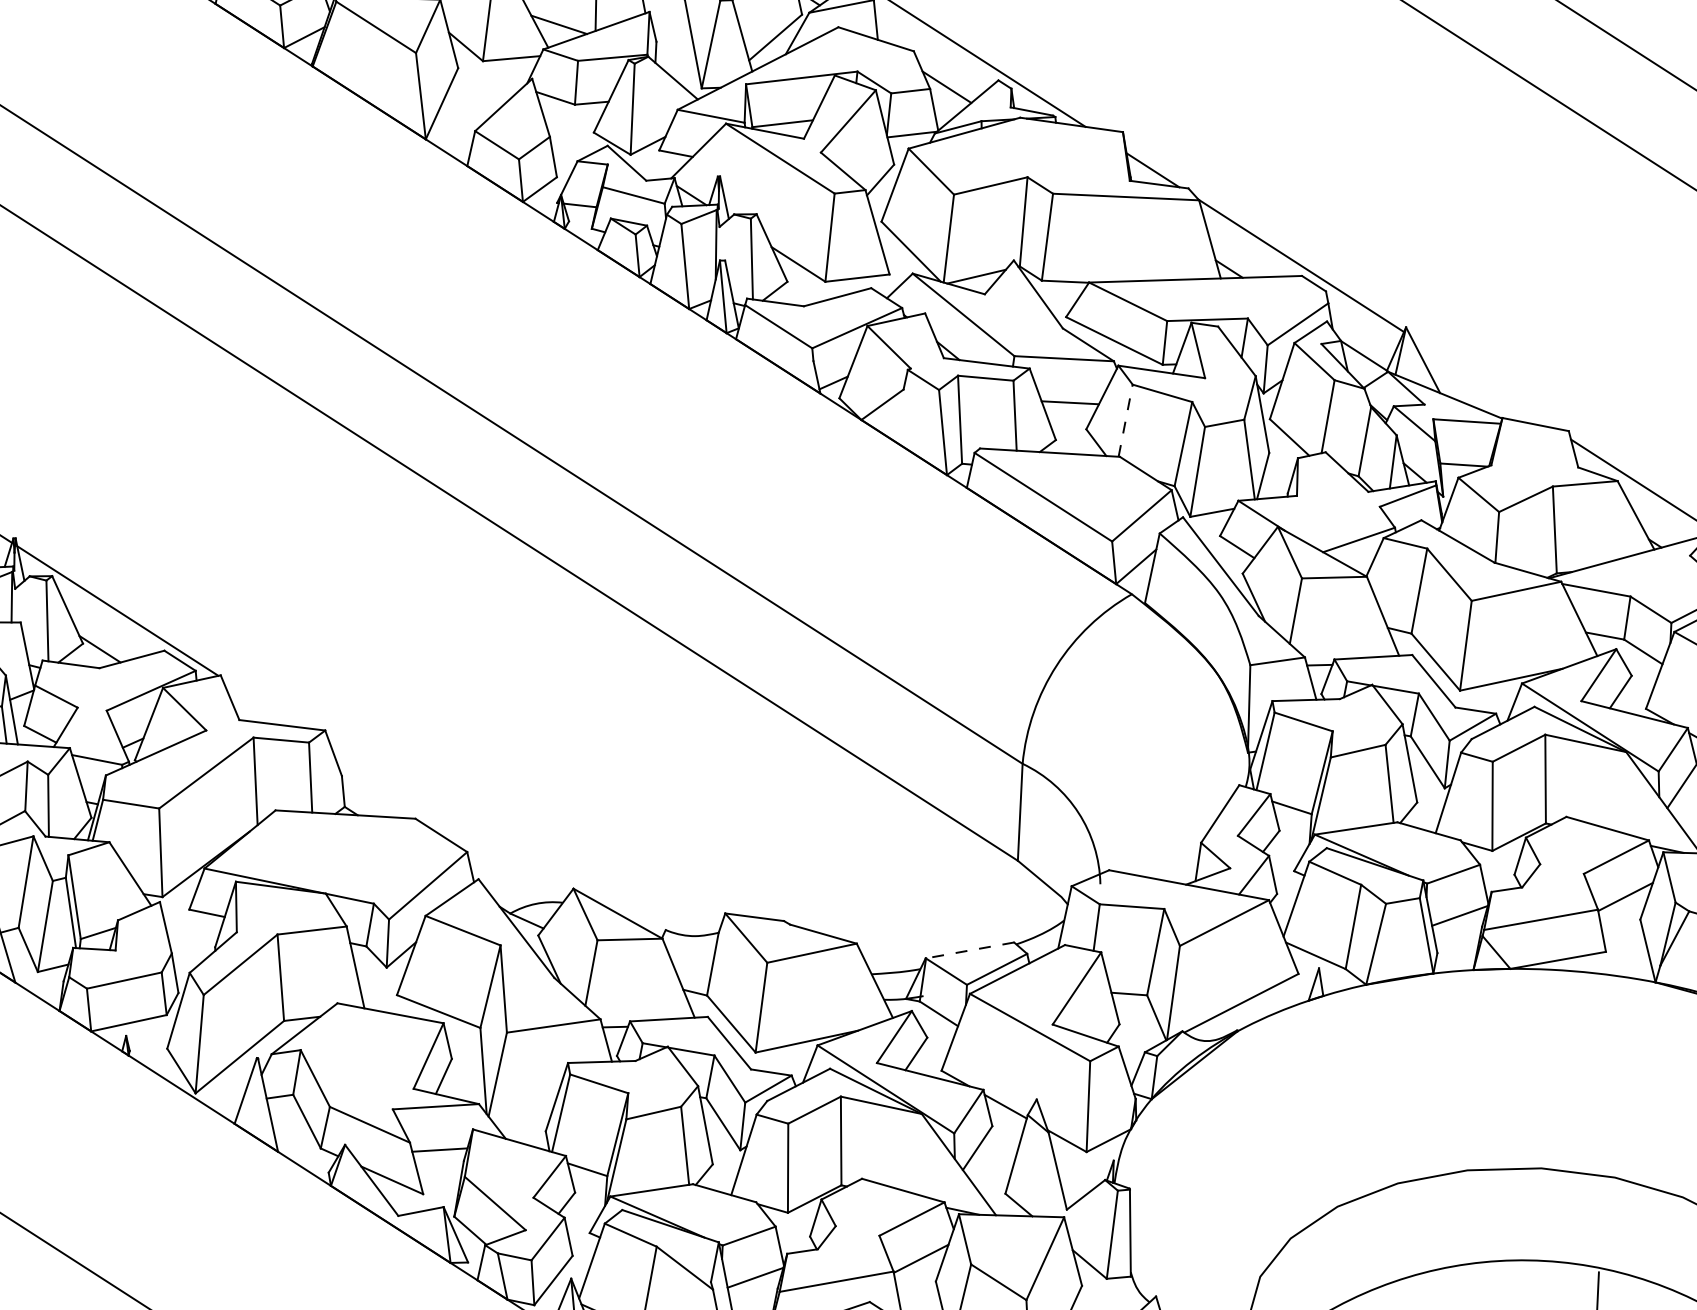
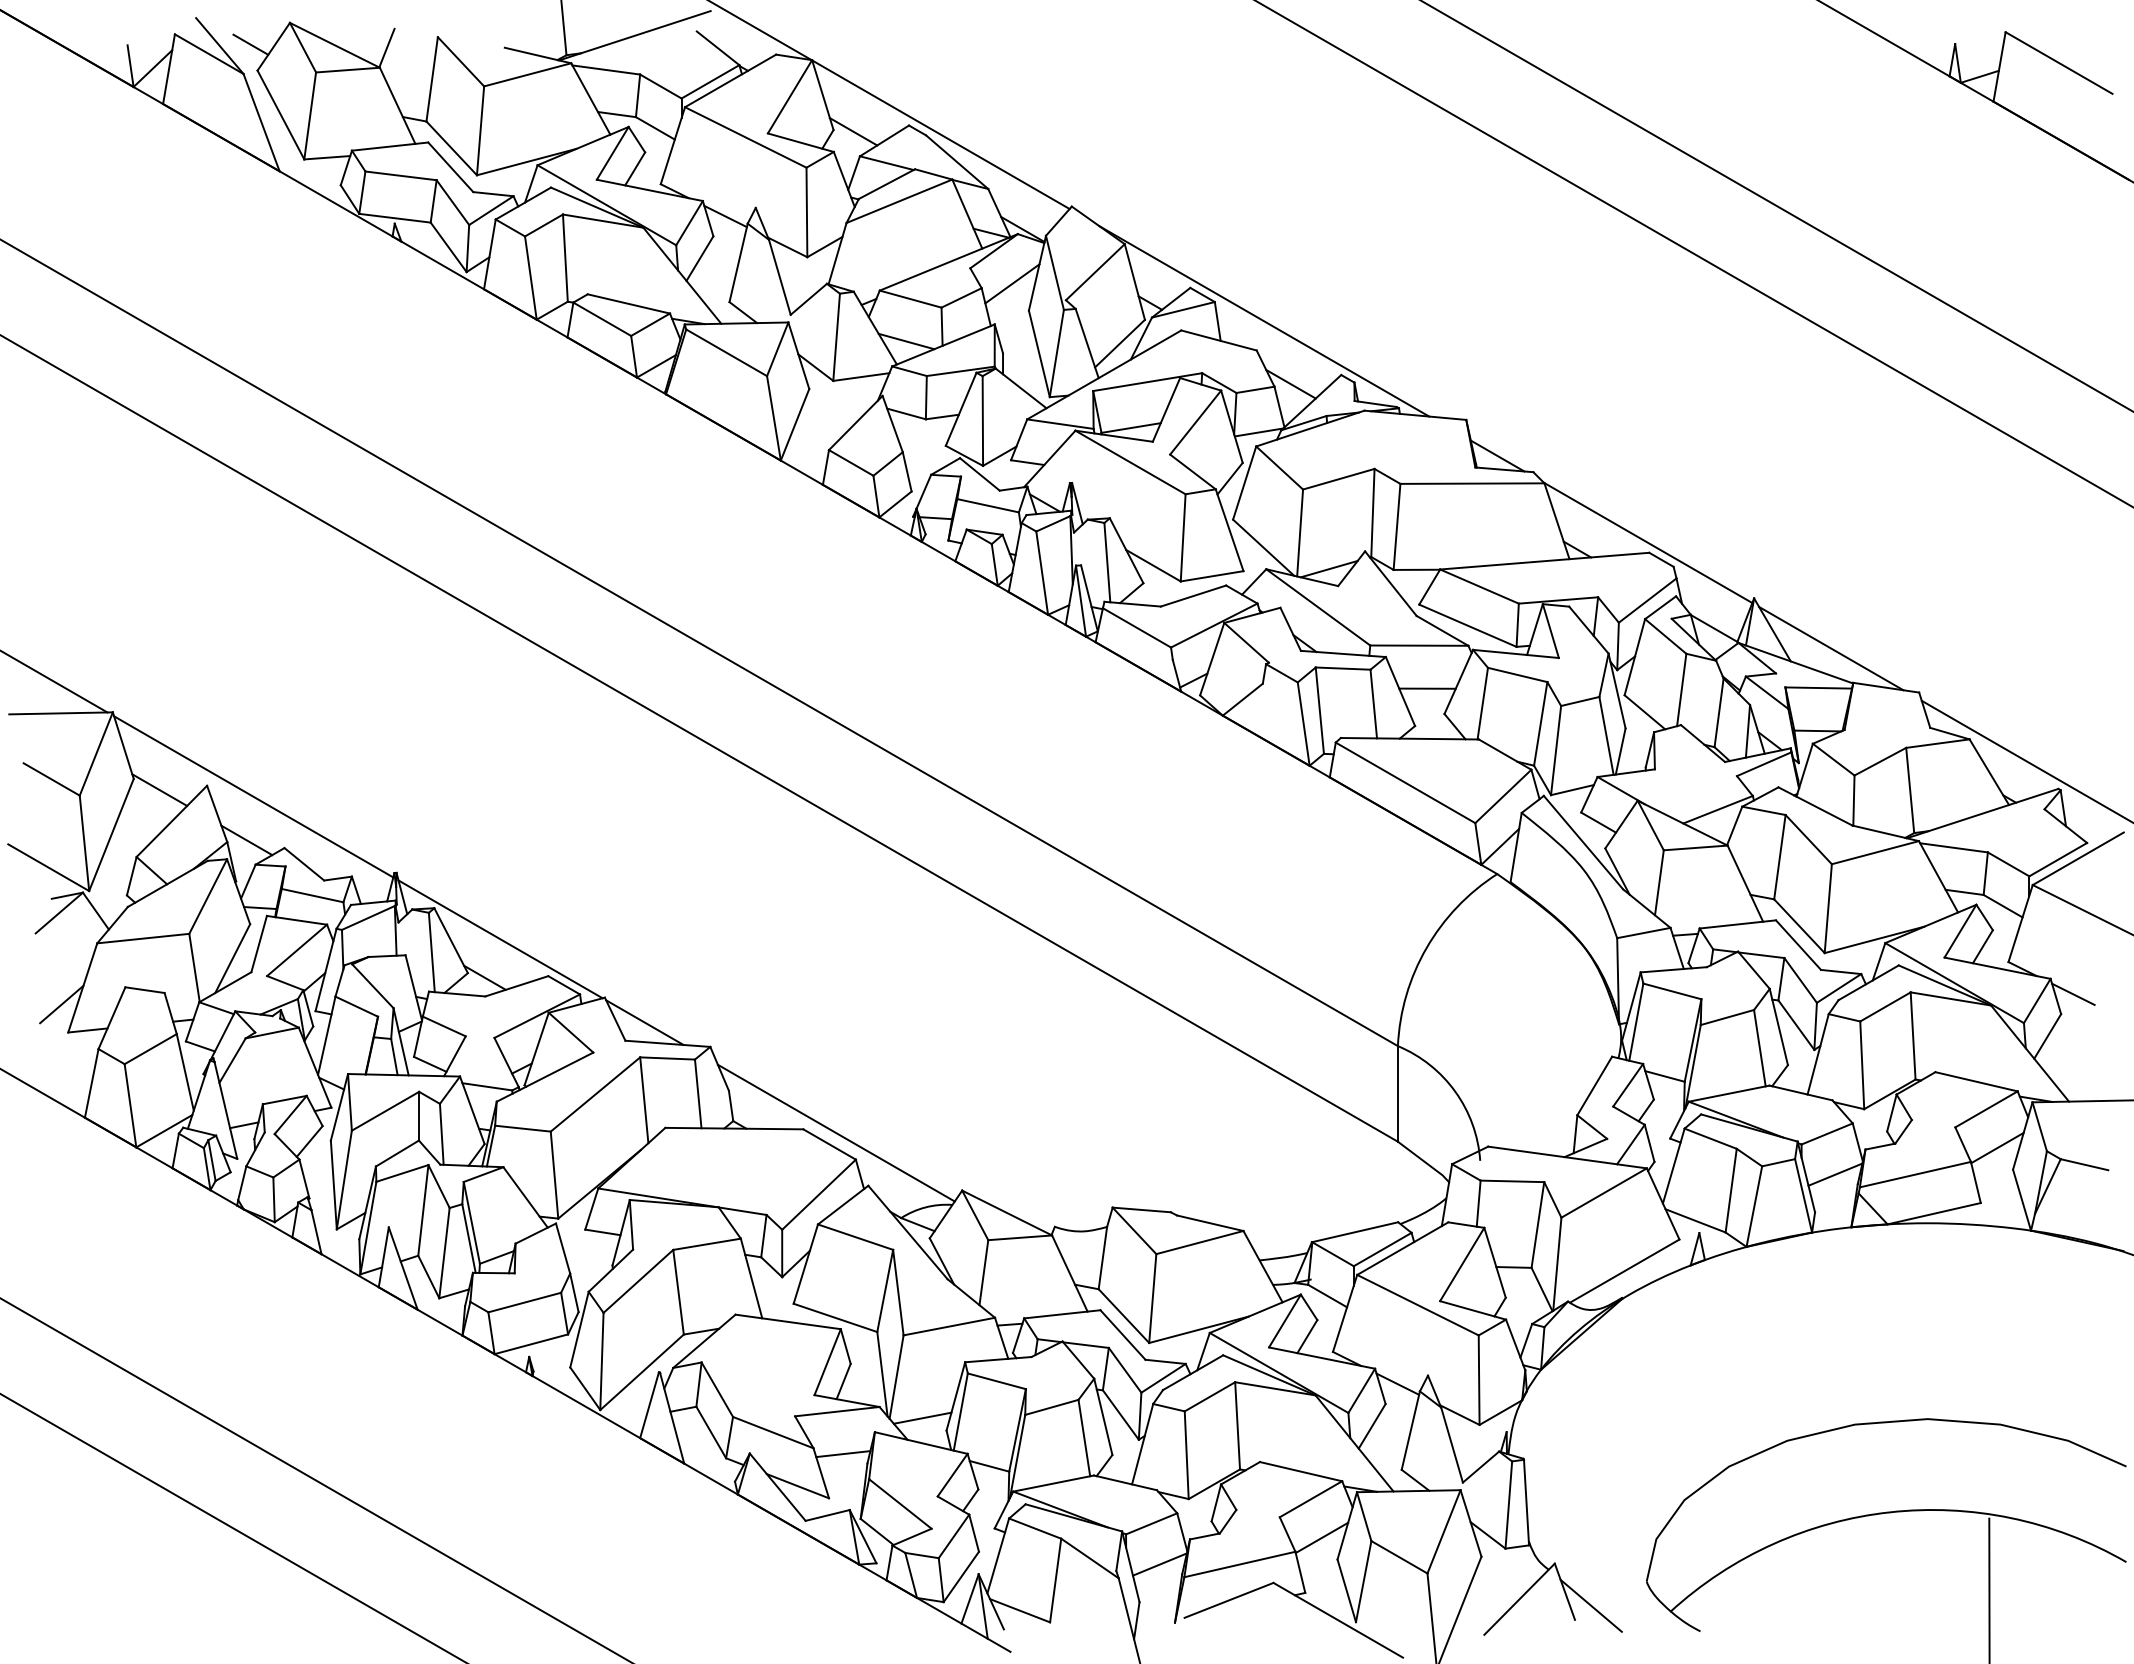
line: (1482, 382) -> (1831, 648), added
line: (1125, 420) -> (1482, 703), dashed -> solid
line: (259, 702) -> (644, 1022), added
line: (447, 823) -> (835, 1132), added
line: (969, 950) -> (1354, 1232), dashed -> solid
line: (522, 1116) -> (922, 1417), added

